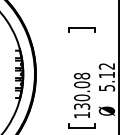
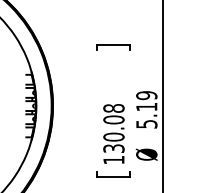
text: (106, 66) -> (146, 95), 5.12 -> 5.19

